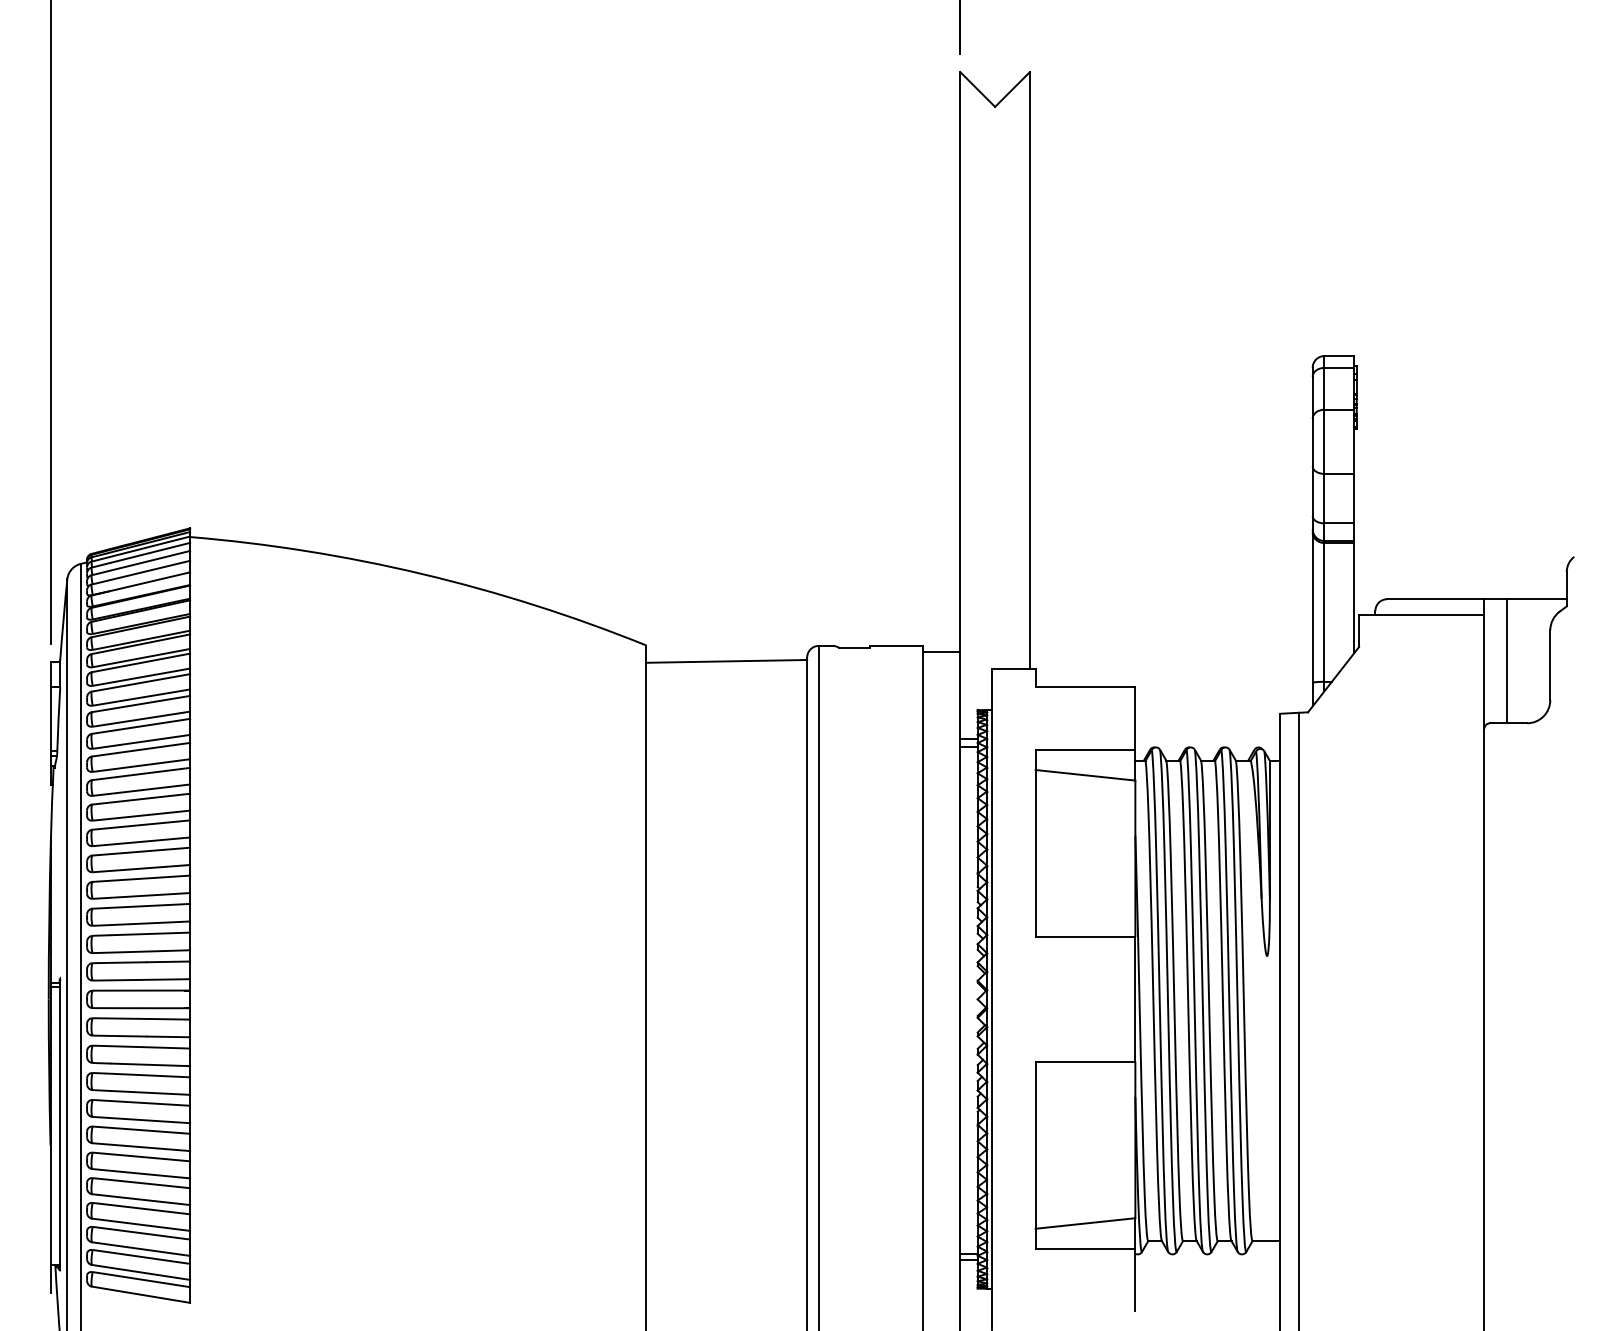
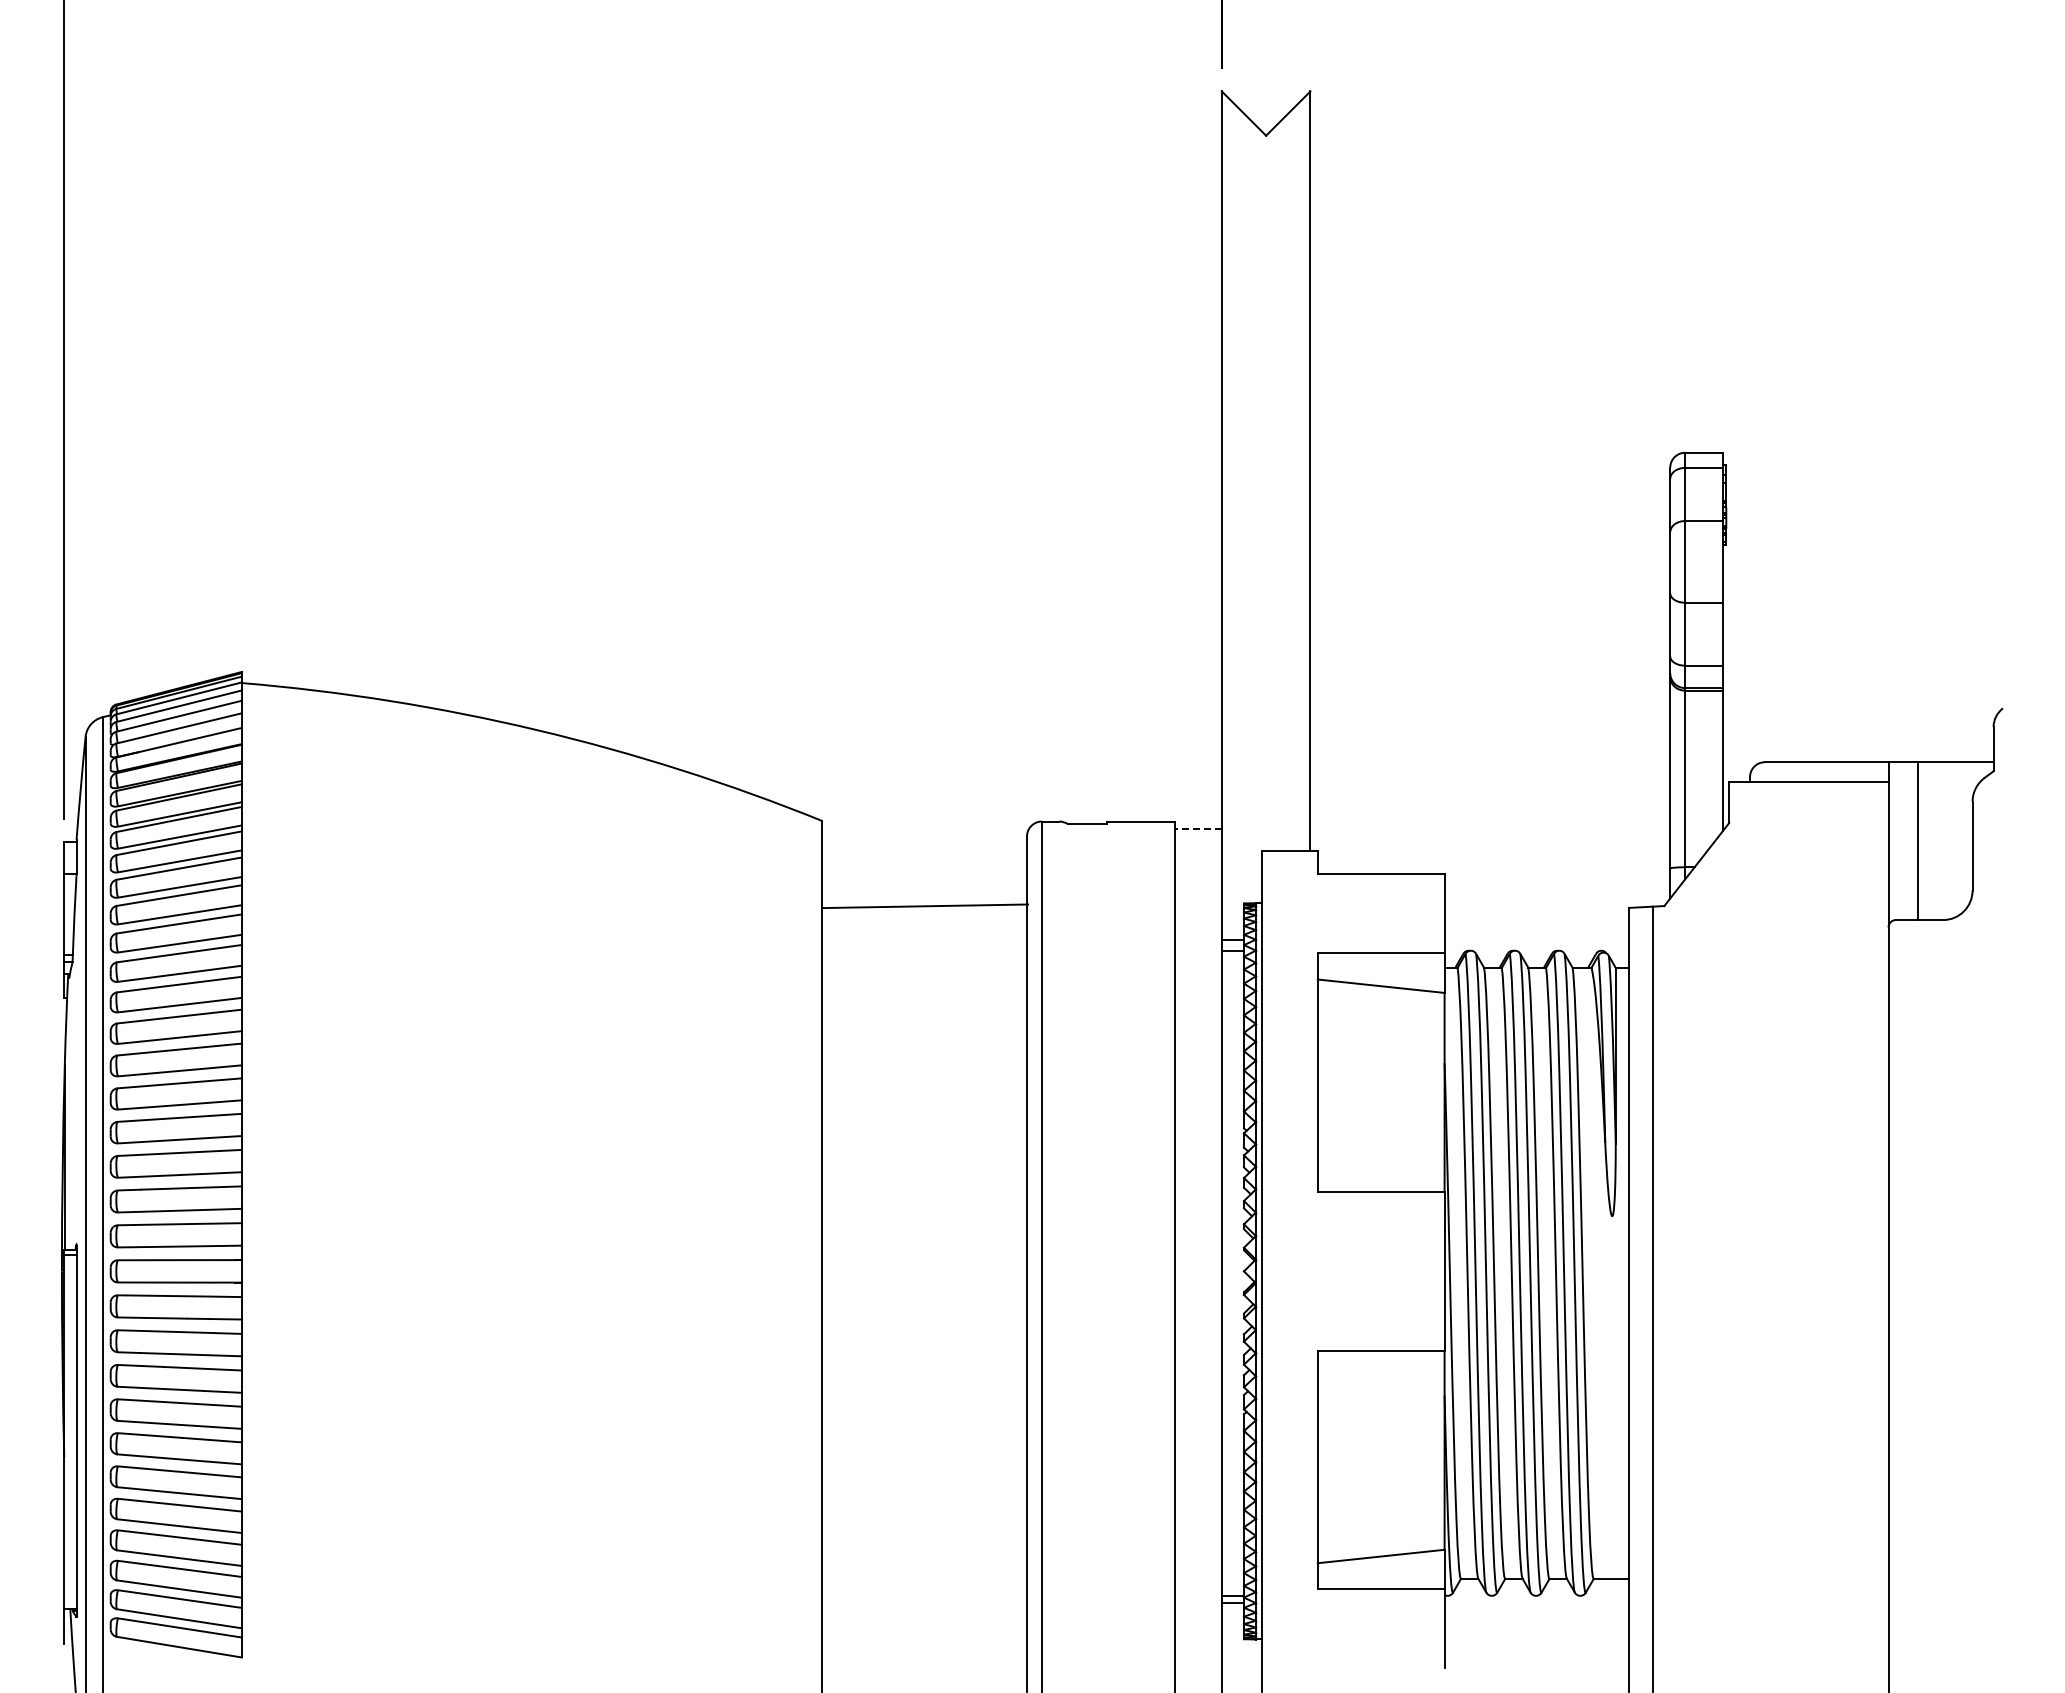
line: (941, 651) -> (1198, 828), solid -> dashed
line: (726, 661) -> (925, 906), moved

